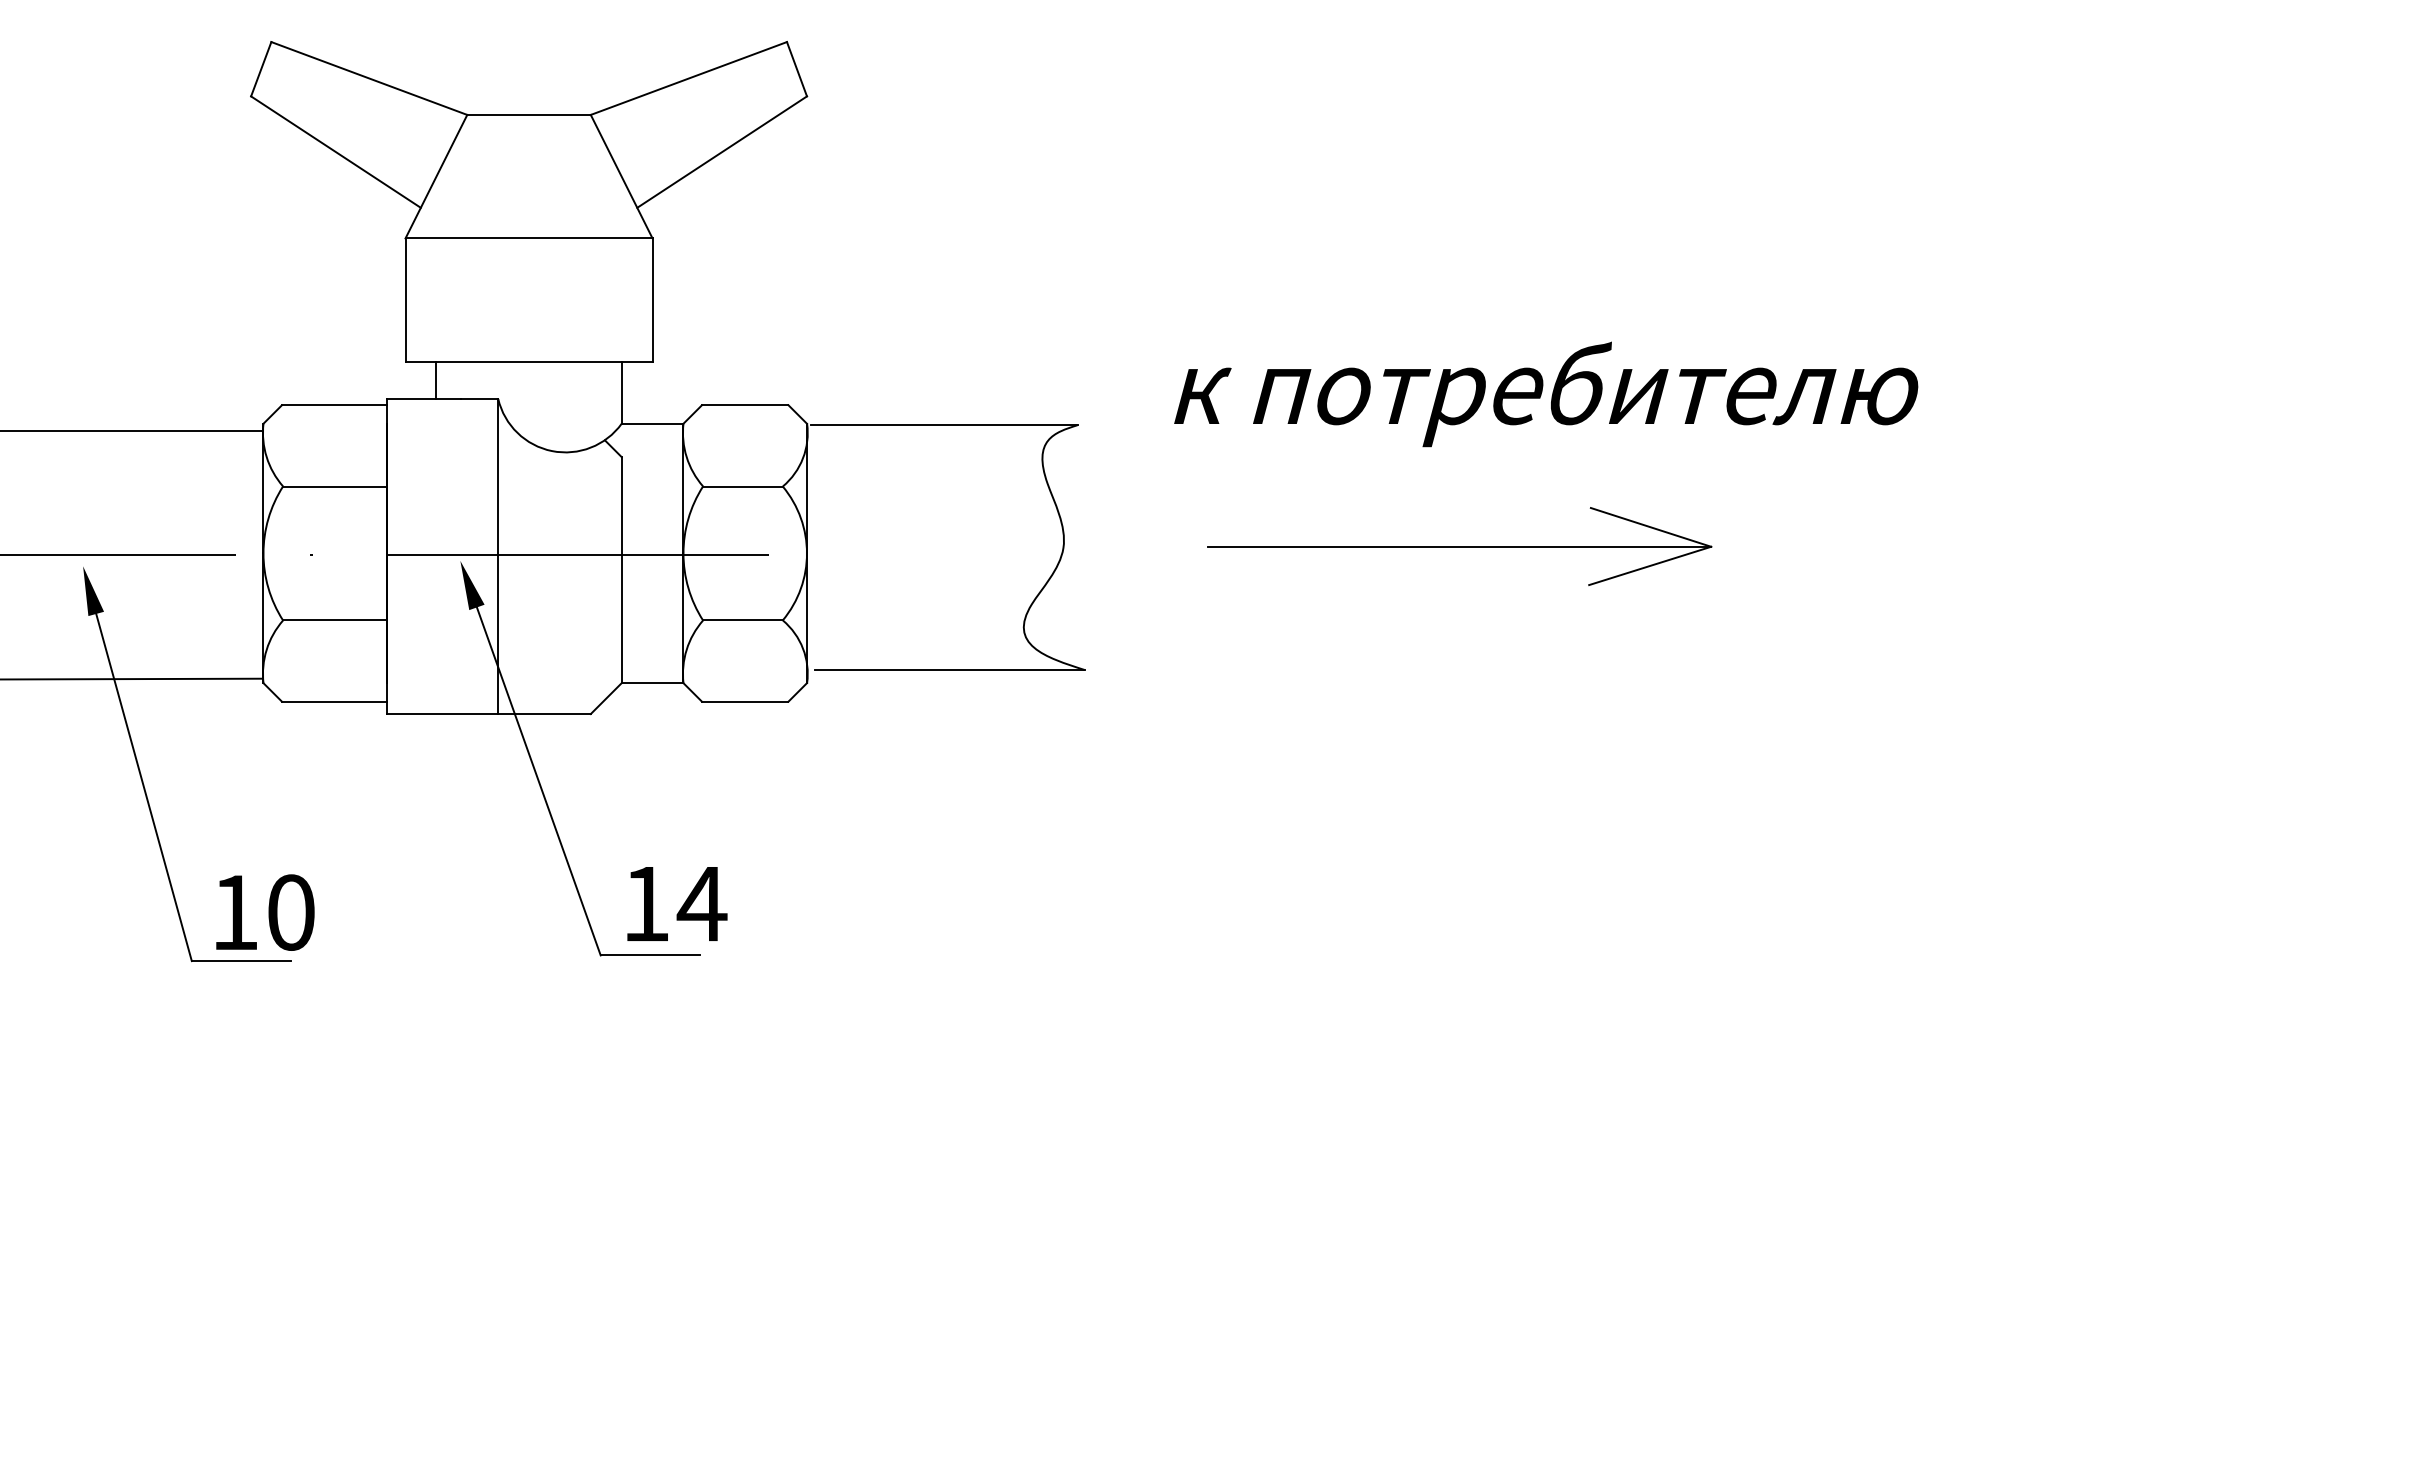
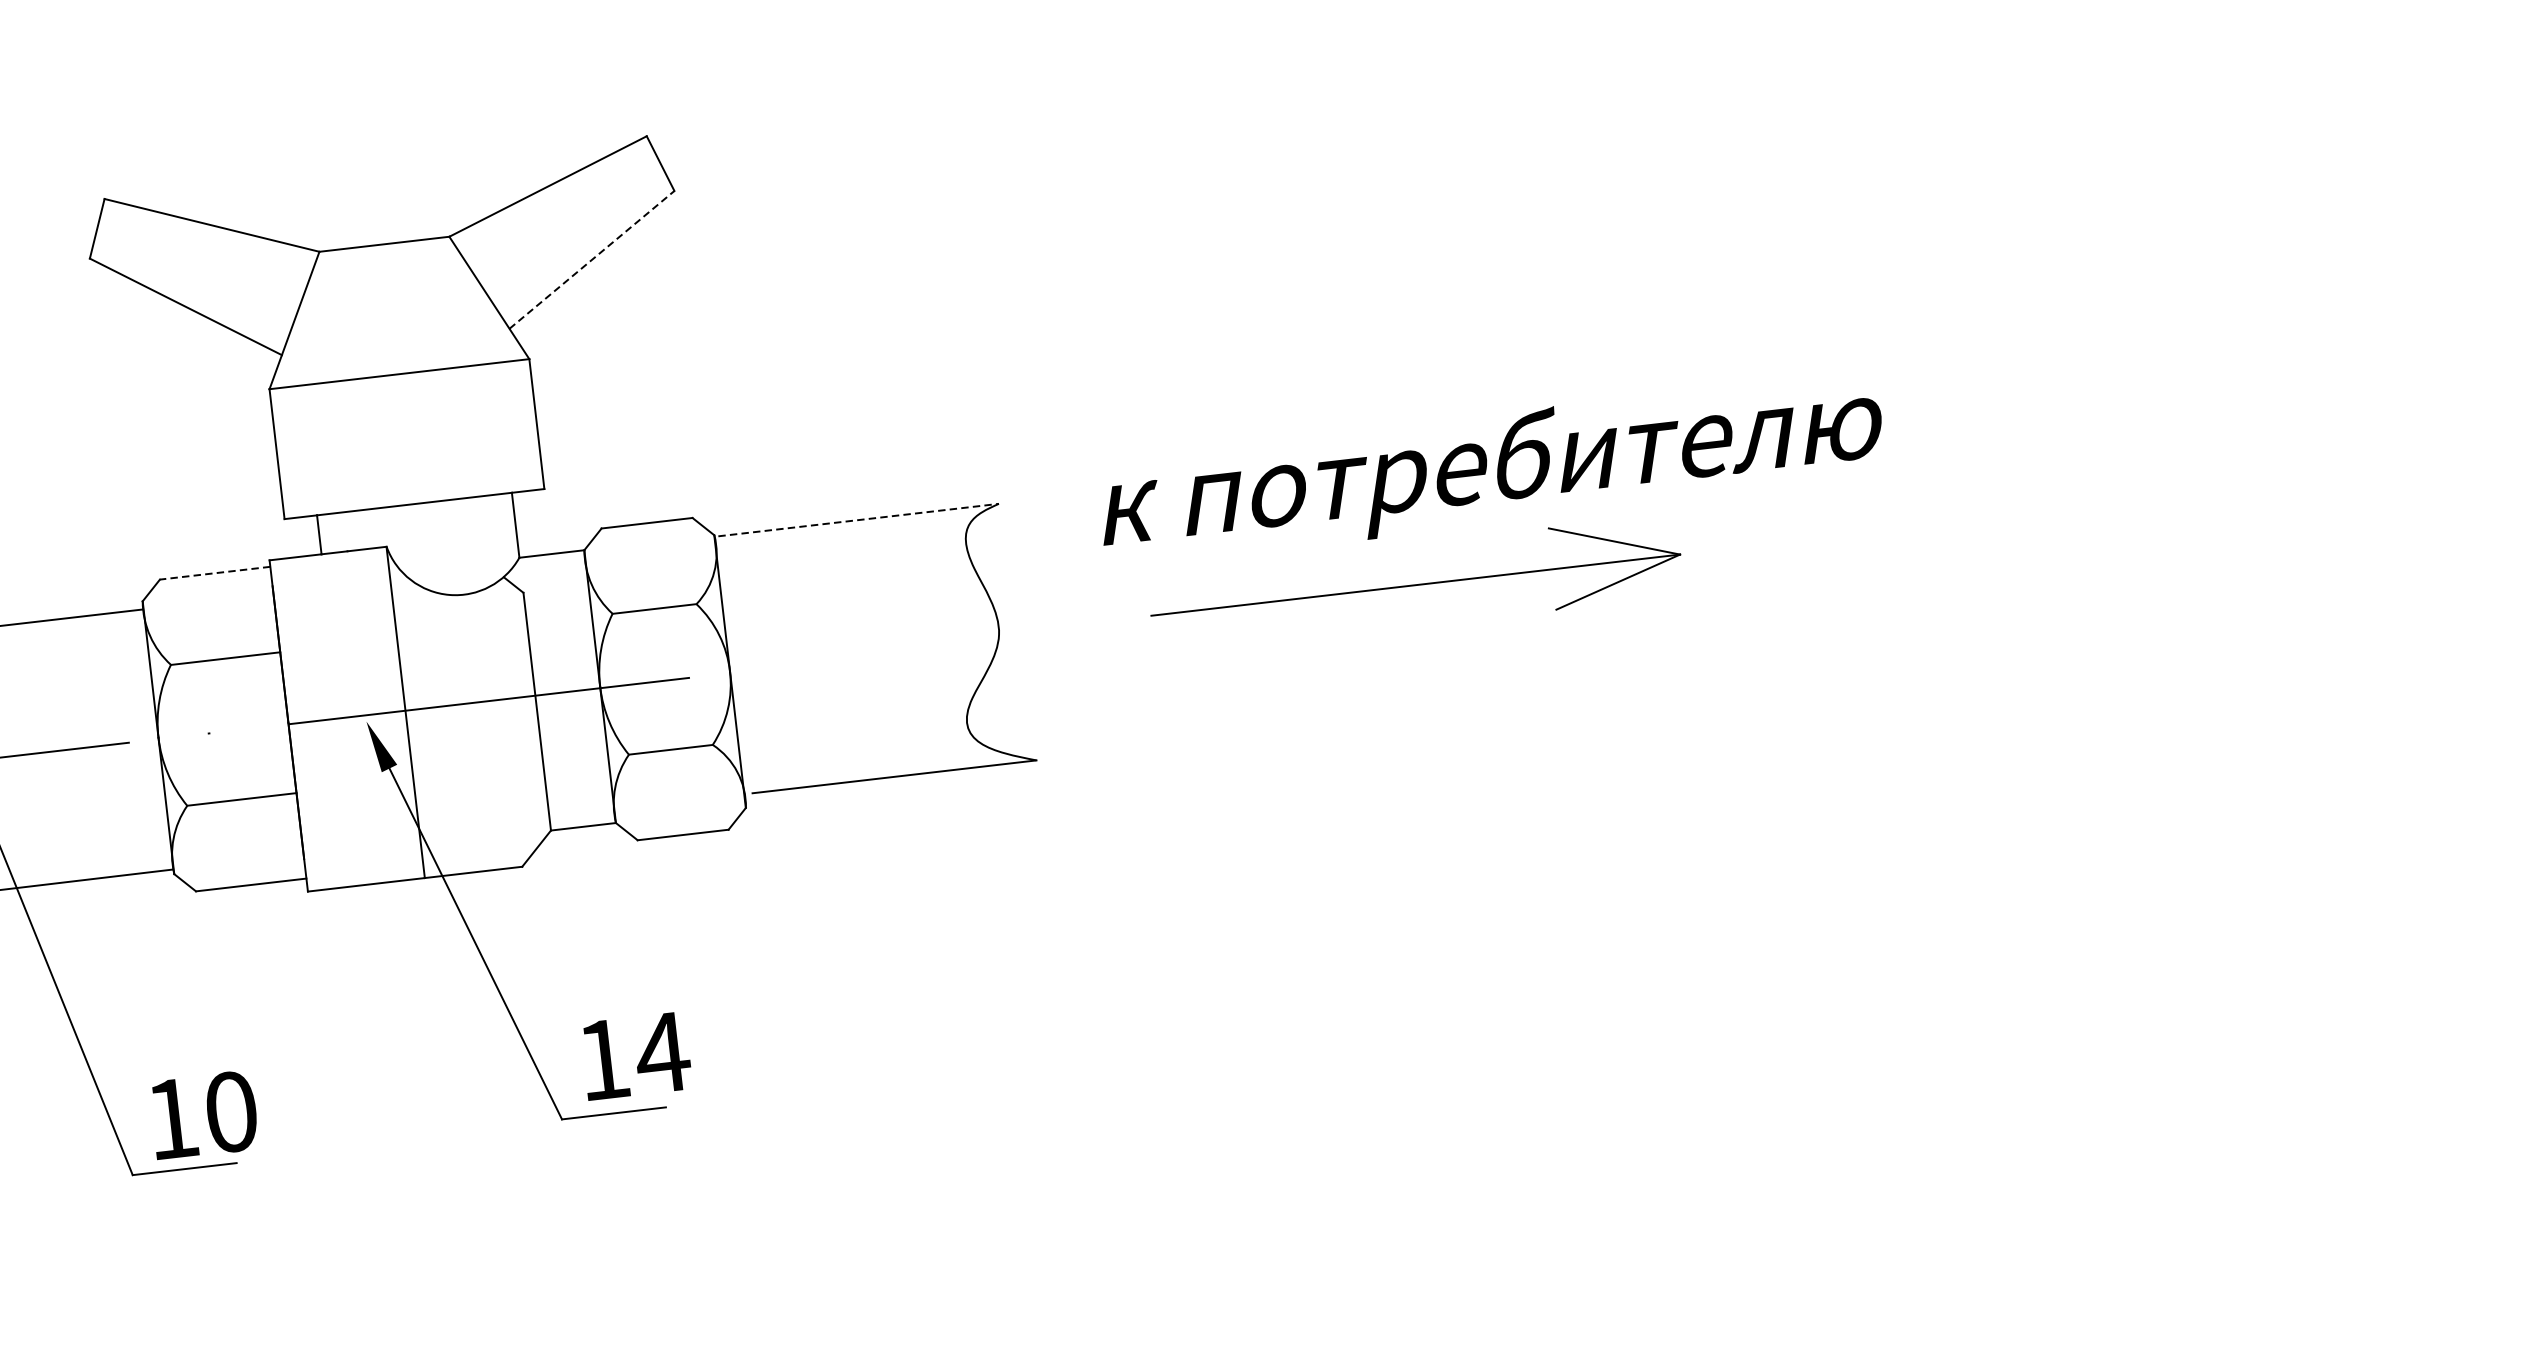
line: (722, 152) -> (592, 260), solid -> dashed
text: (1546, 394) -> (1491, 469), moved
line: (334, 405) -> (215, 573), solid -> dashed
line: (944, 425) -> (859, 520), solid -> dashed

